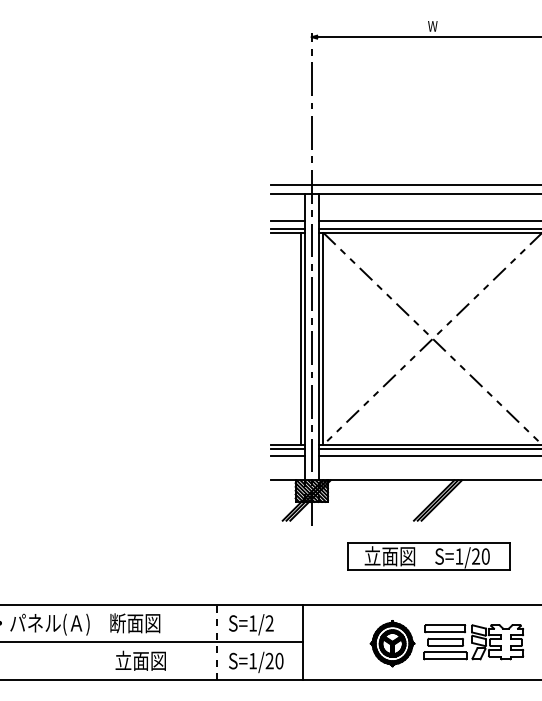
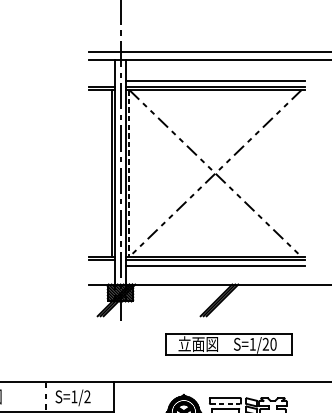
line: (288, 220) -> (102, 80), removed
line: (323, 339) -> (129, 173), solid -> dashed
line: (288, 456) -> (102, 265), removed
part: (428, 556) -> (228, 344), moved
line: (445, 632) -> (225, 403), solid -> dashed

